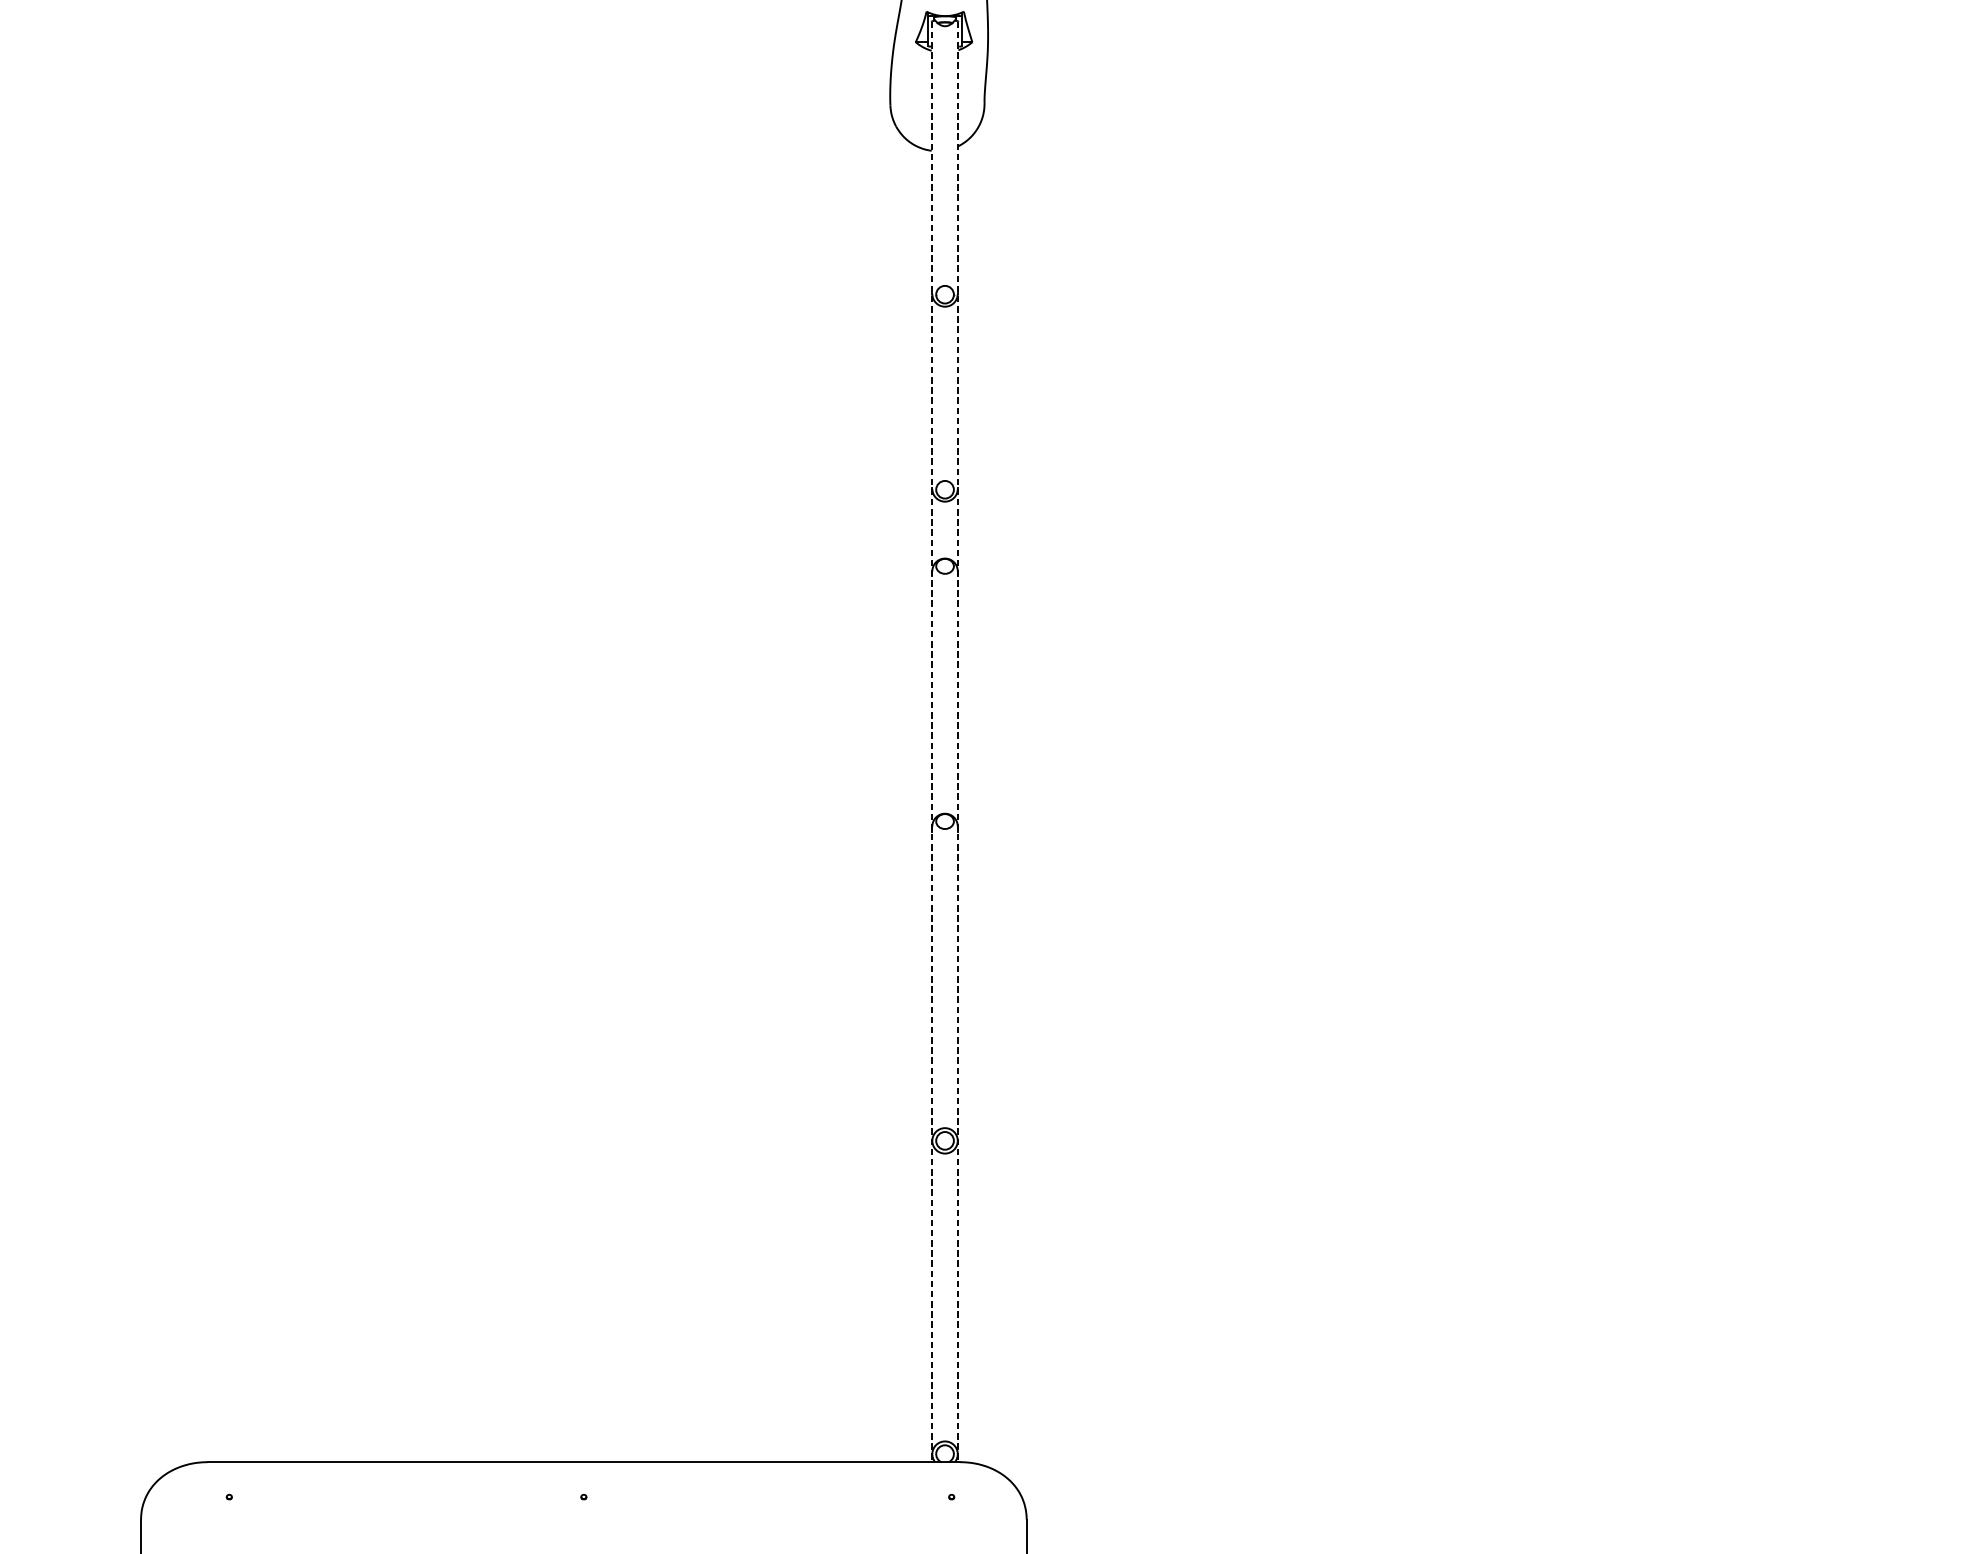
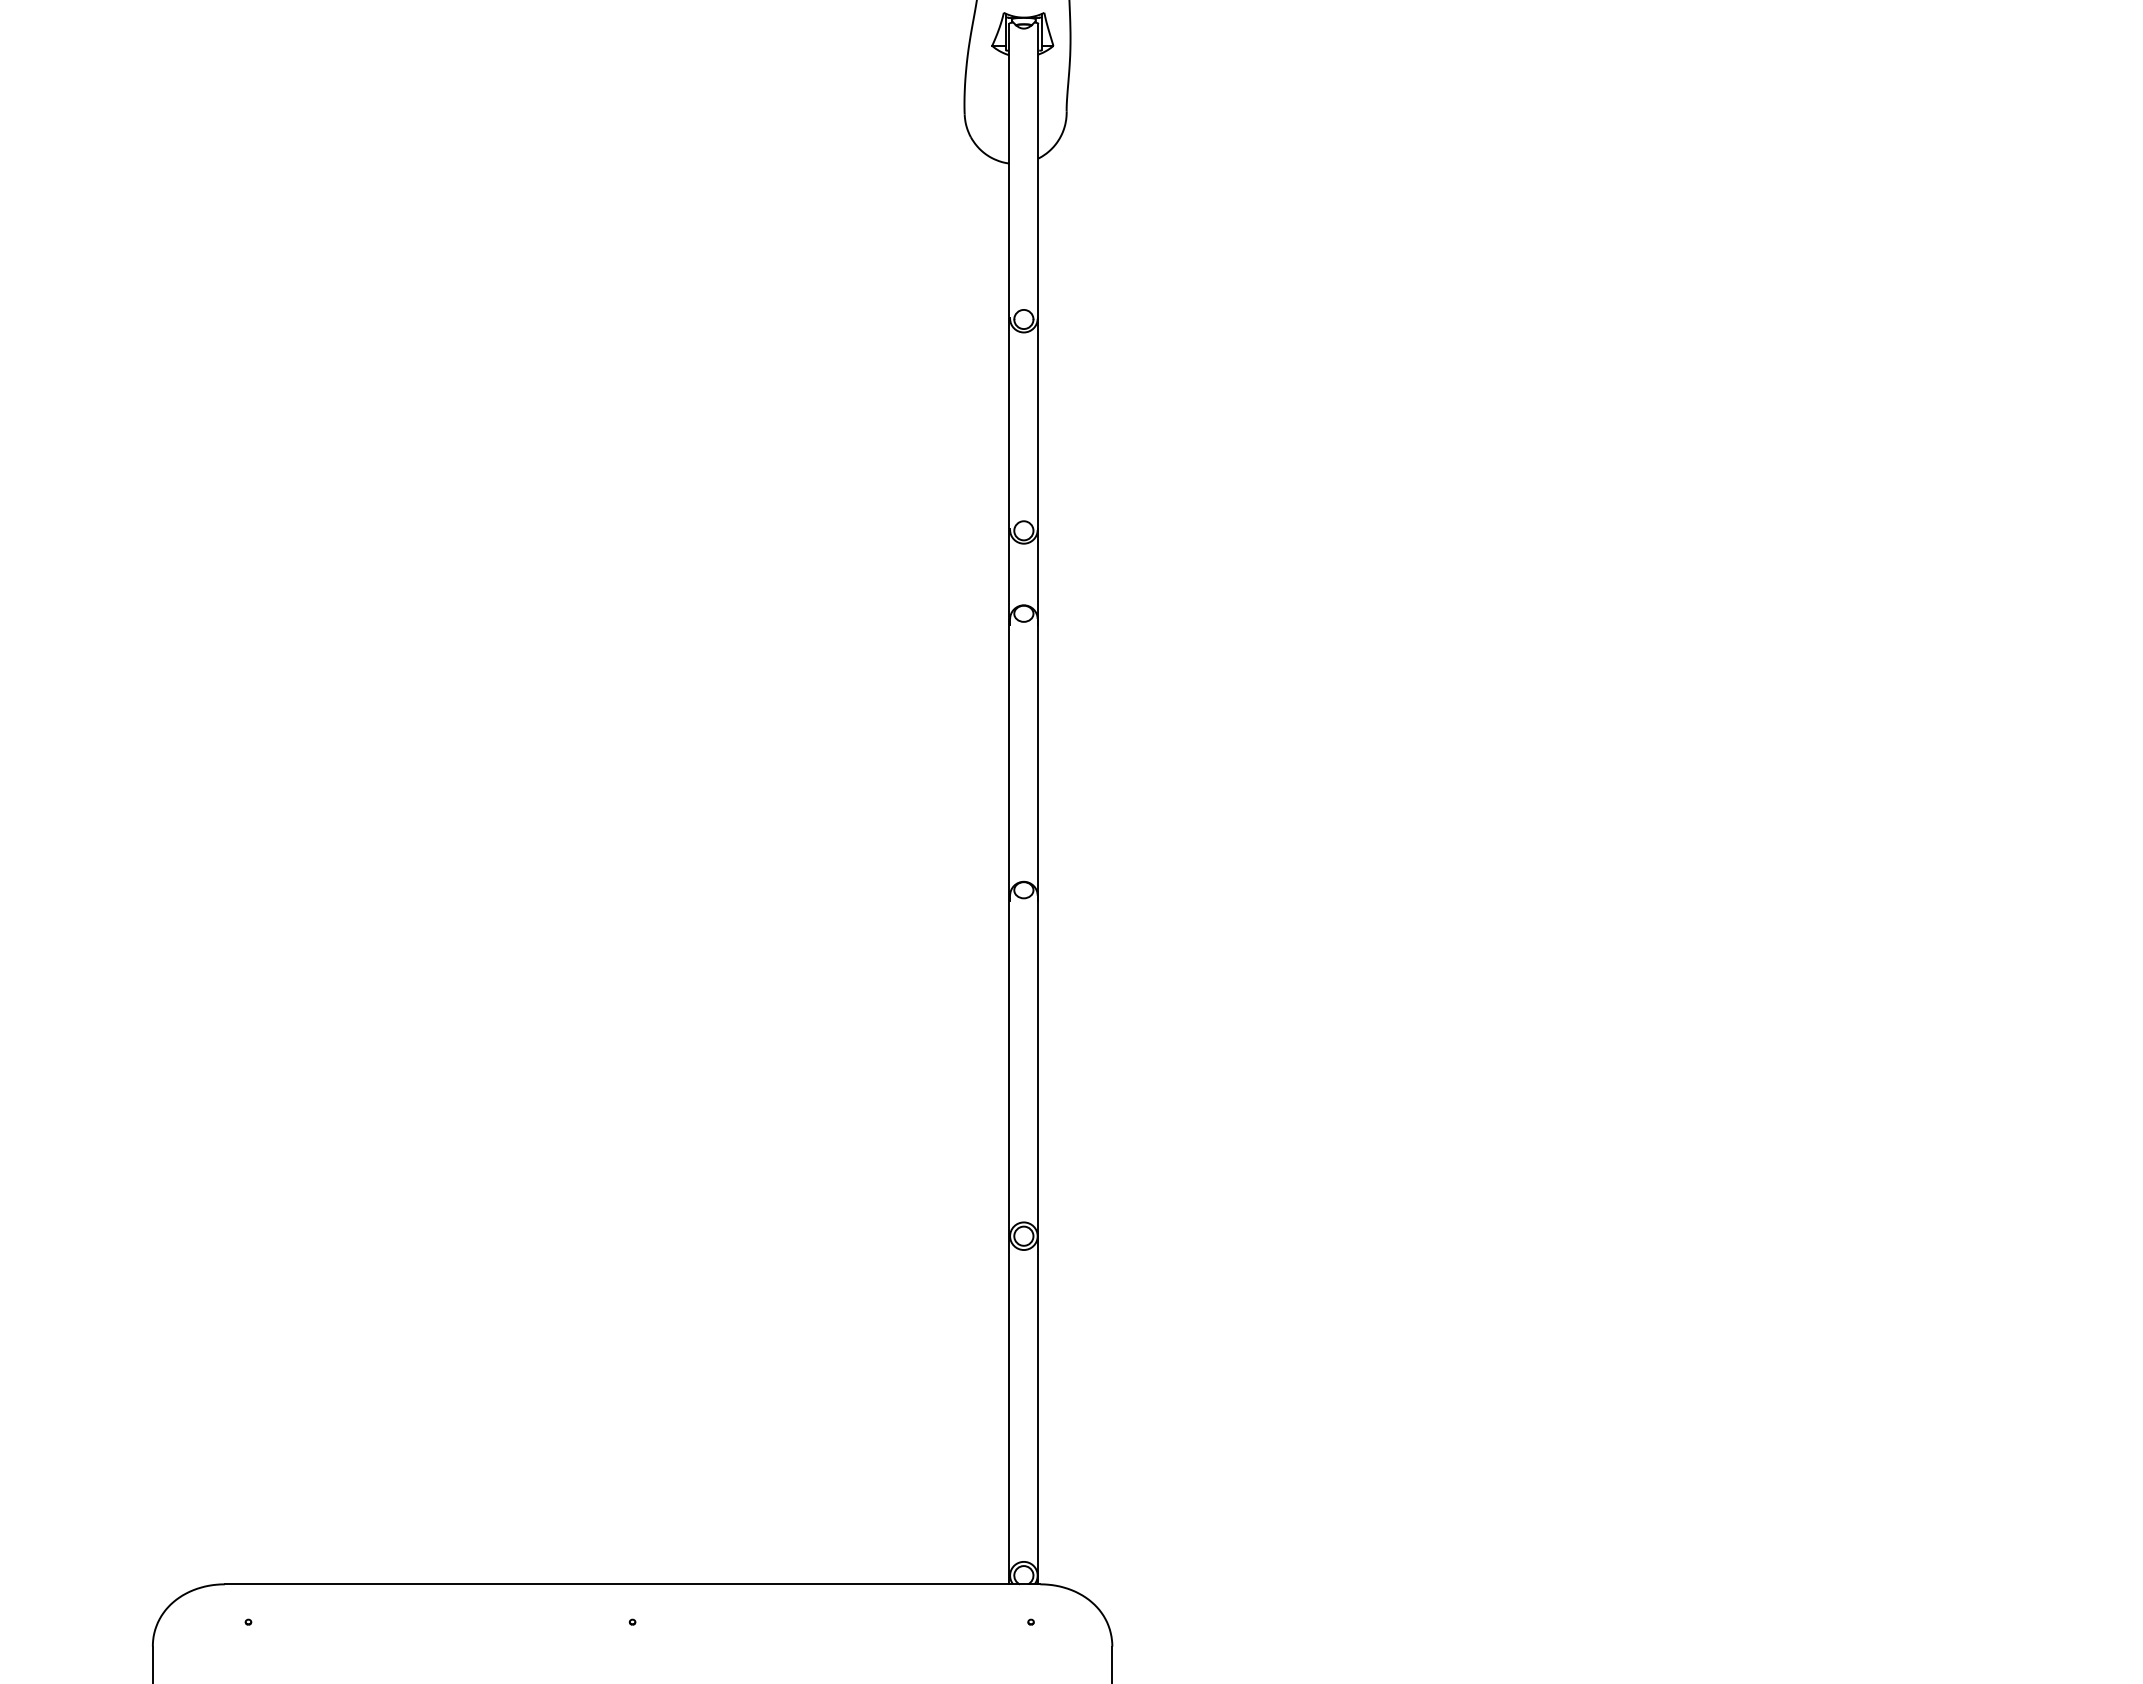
line: (931, 742) -> (1009, 804), dashed -> solid
line: (958, 742) -> (1038, 804), dashed -> solid

